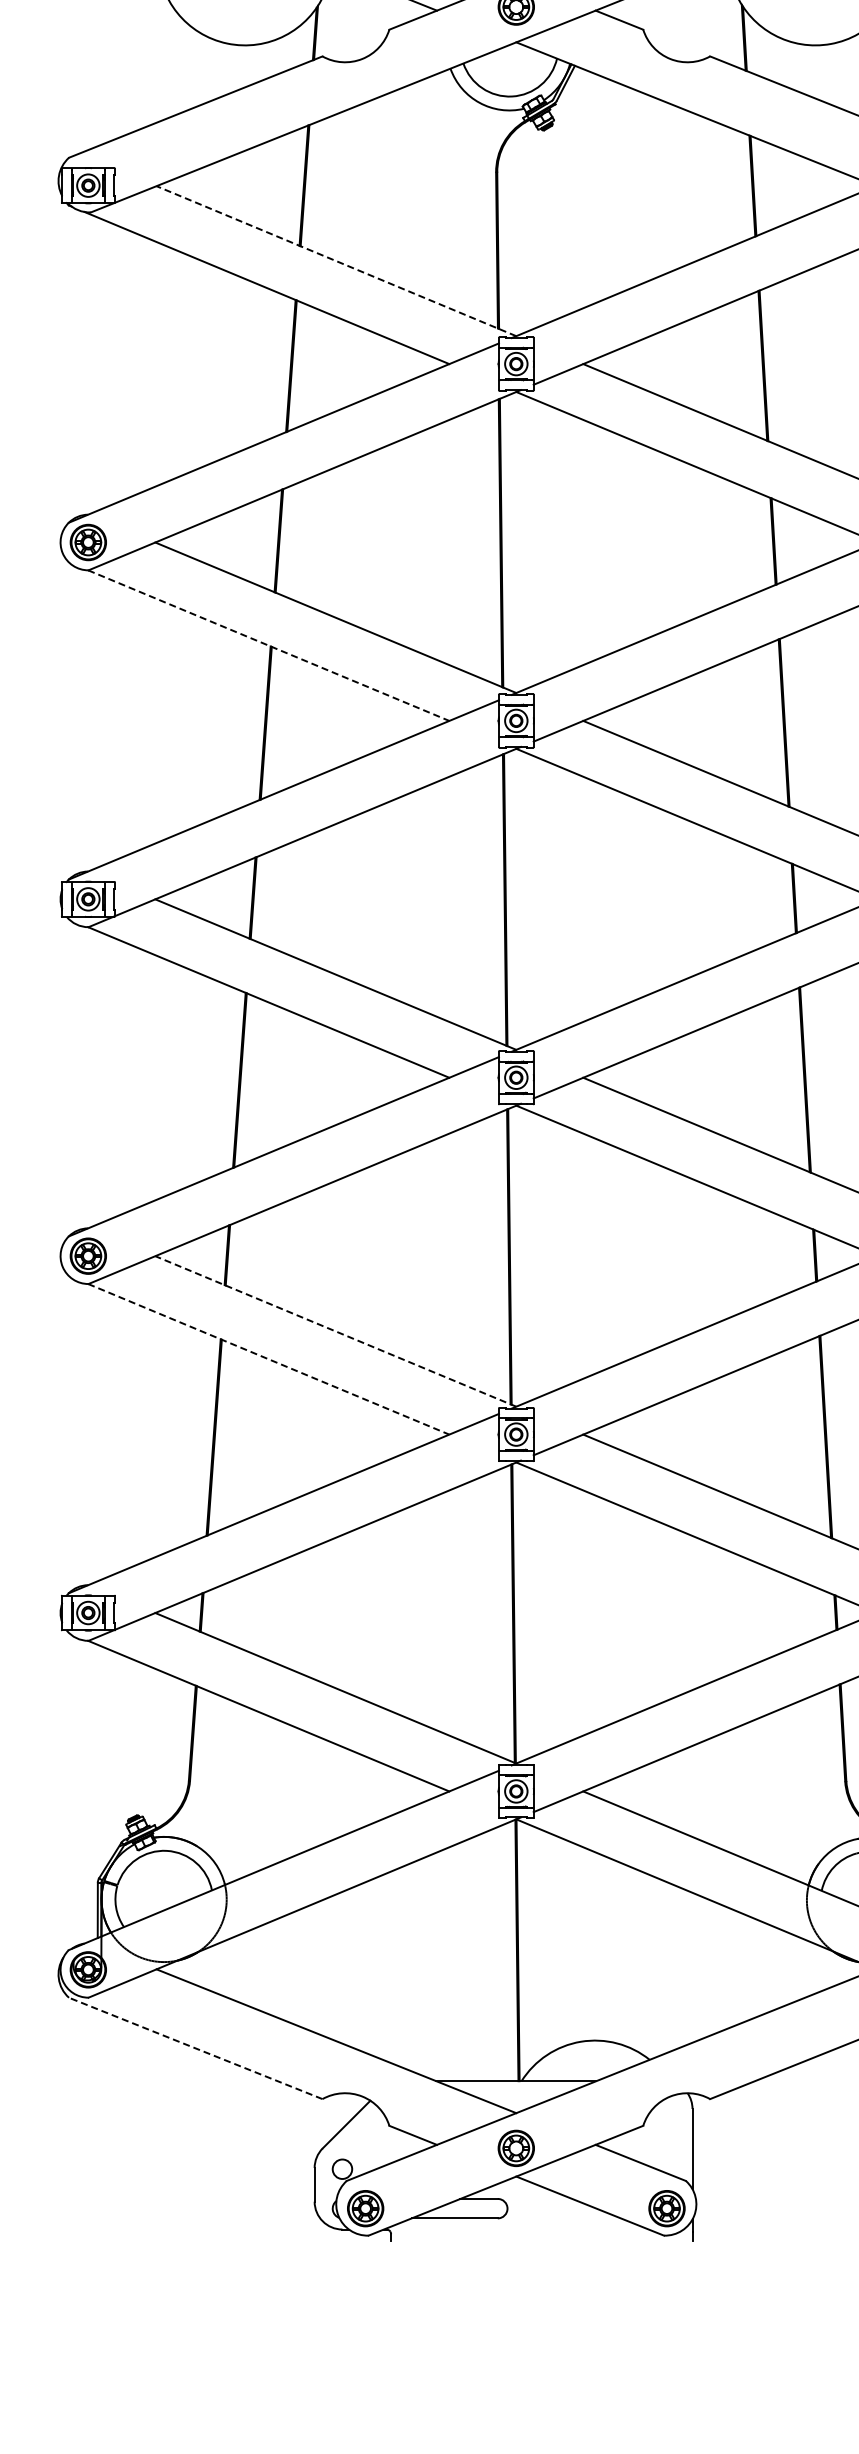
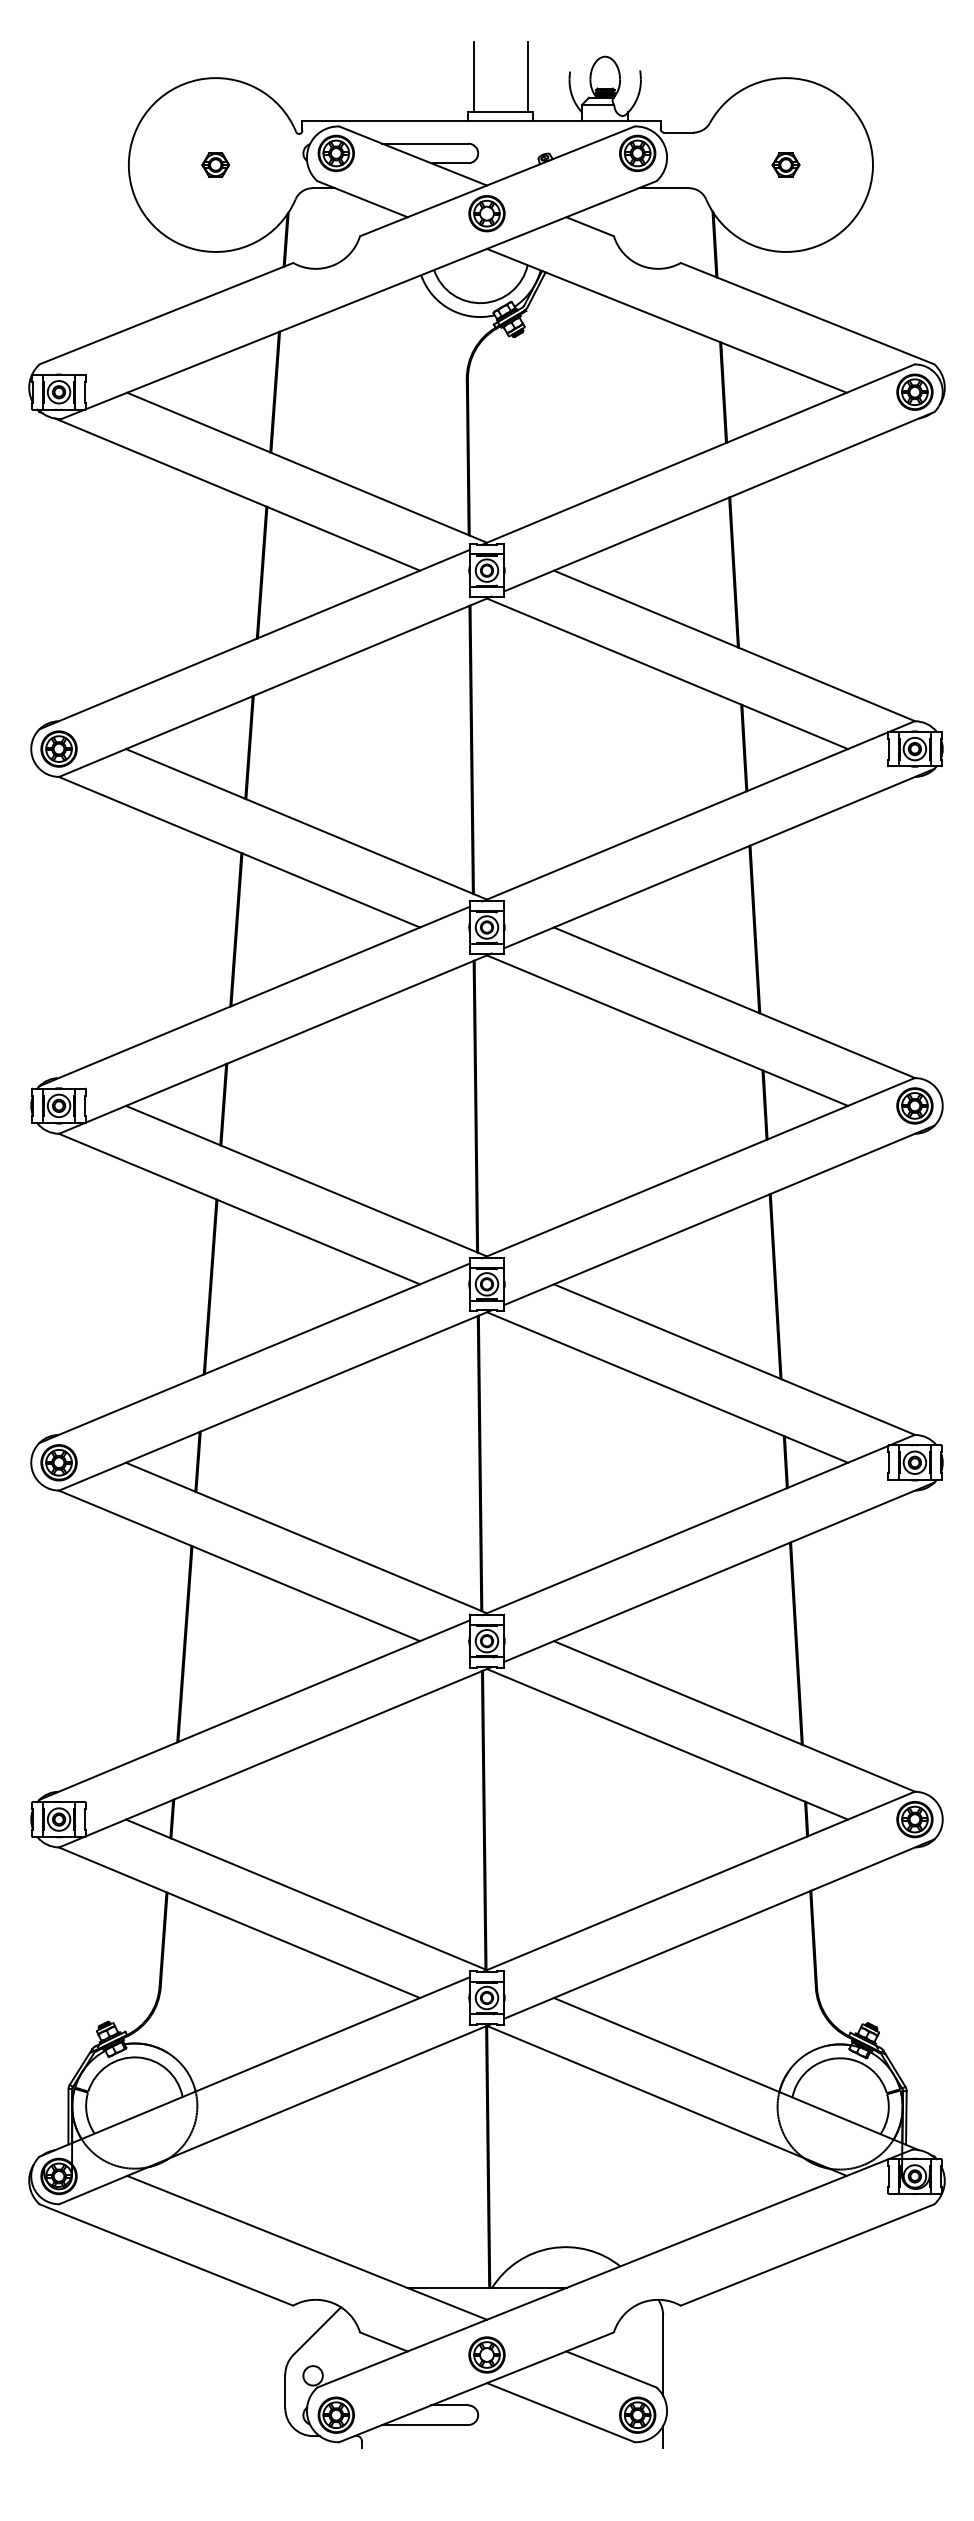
line: (336, 260) -> (307, 467), dashed -> solid
line: (268, 645) -> (239, 852), dashed -> solid
line: (335, 1331) -> (306, 1538), dashed -> solid
line: (268, 1358) -> (239, 1565), dashed -> solid
line: (194, 2047) -> (165, 2254), dashed -> solid

